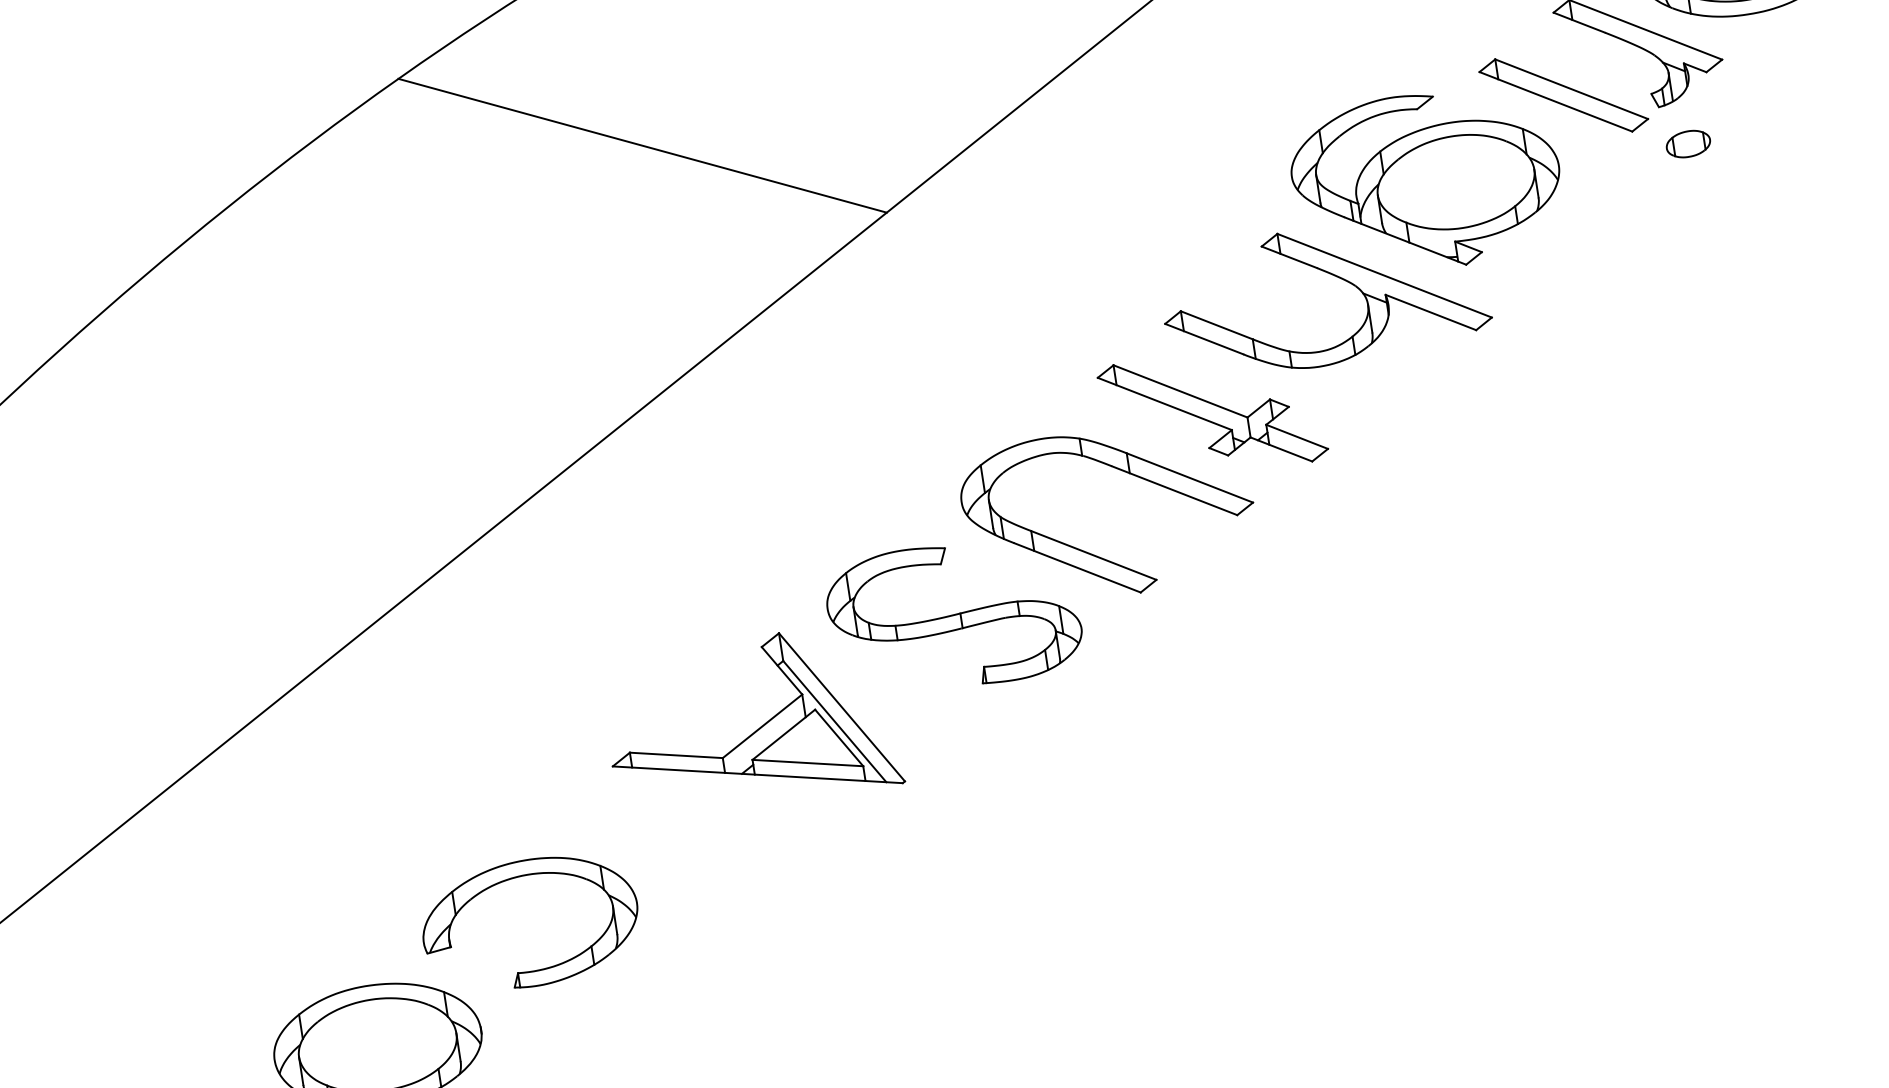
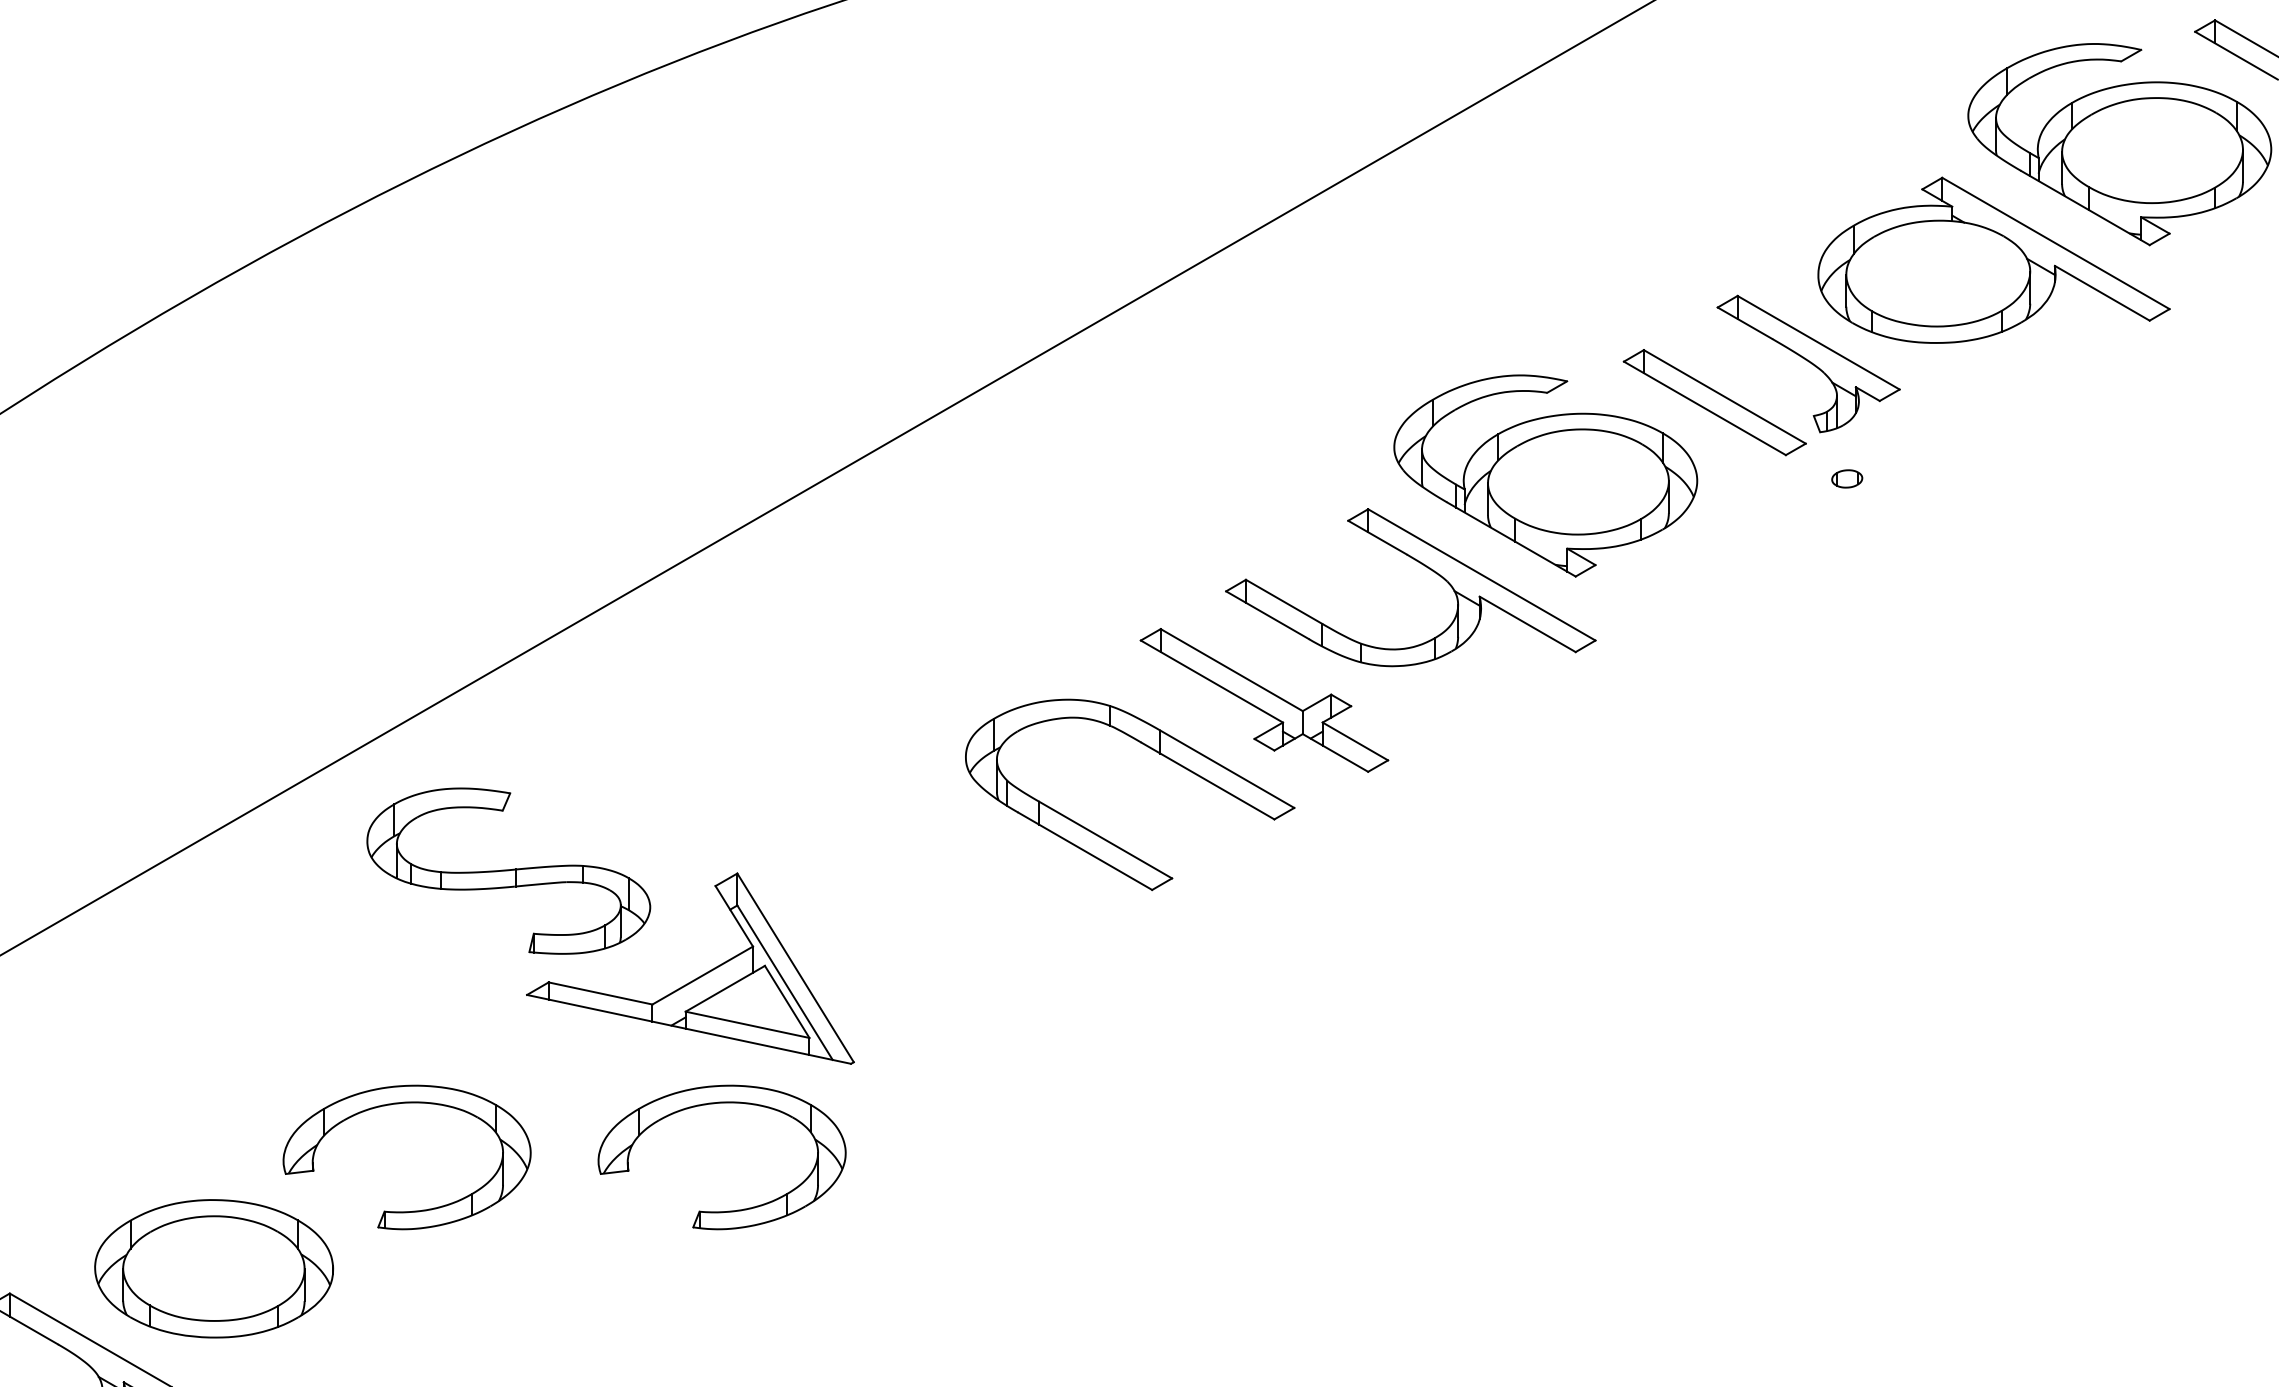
part: (1688, 143) -> (1847, 478), size x0.6
line: (642, 145) -> (667, 299), removed
part: (953, 615) -> (508, 870), moved
part: (816, 926) -> (728, 1210), added

